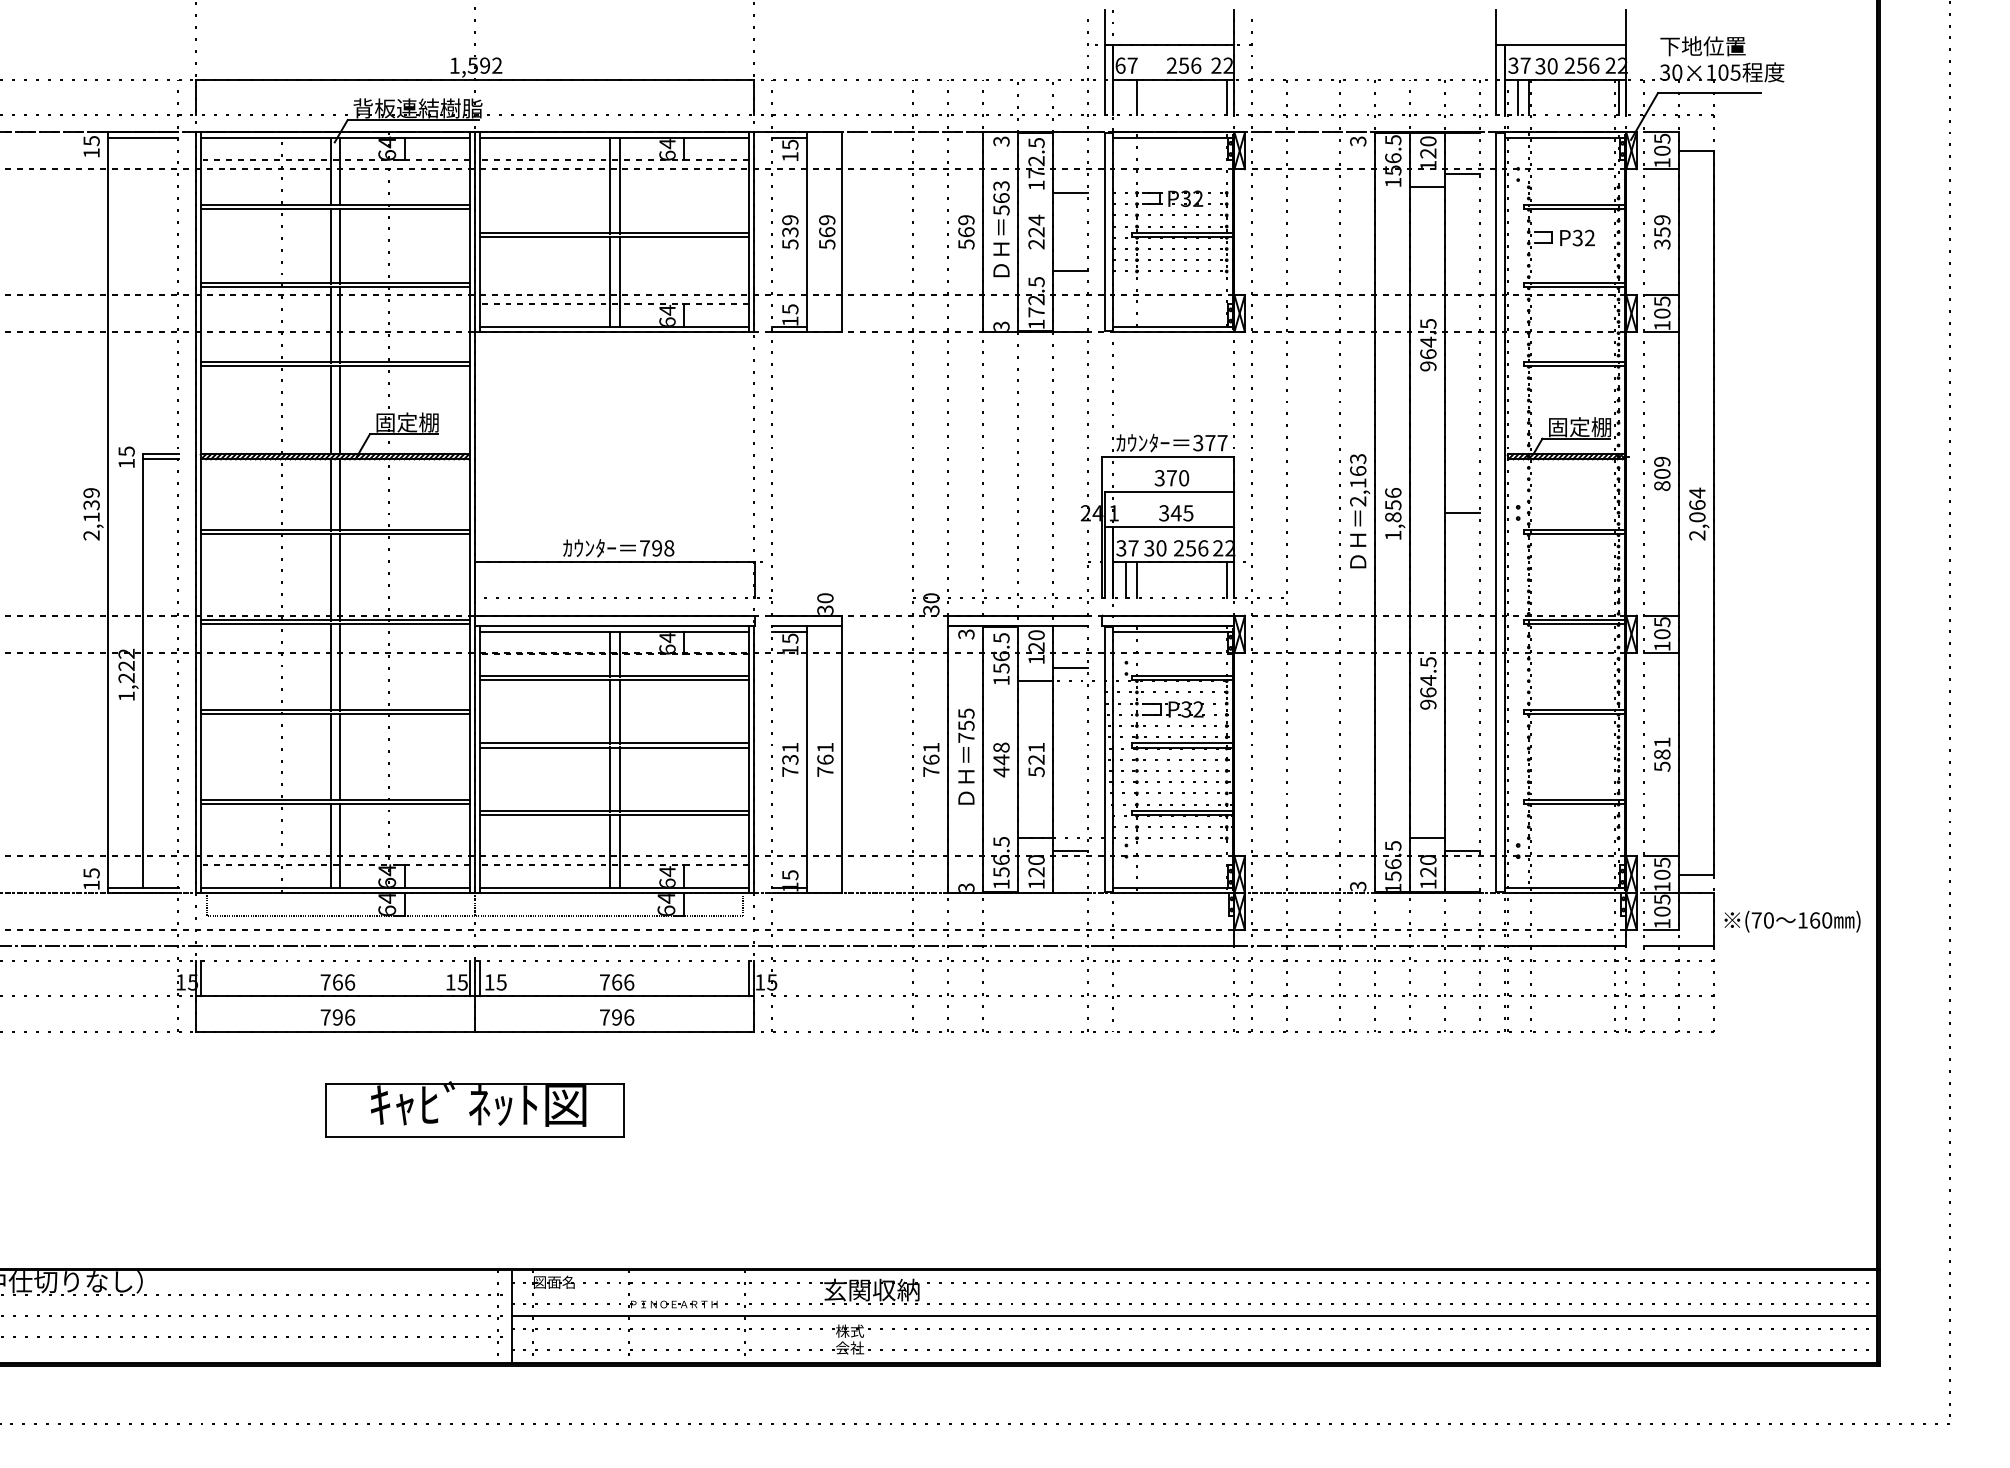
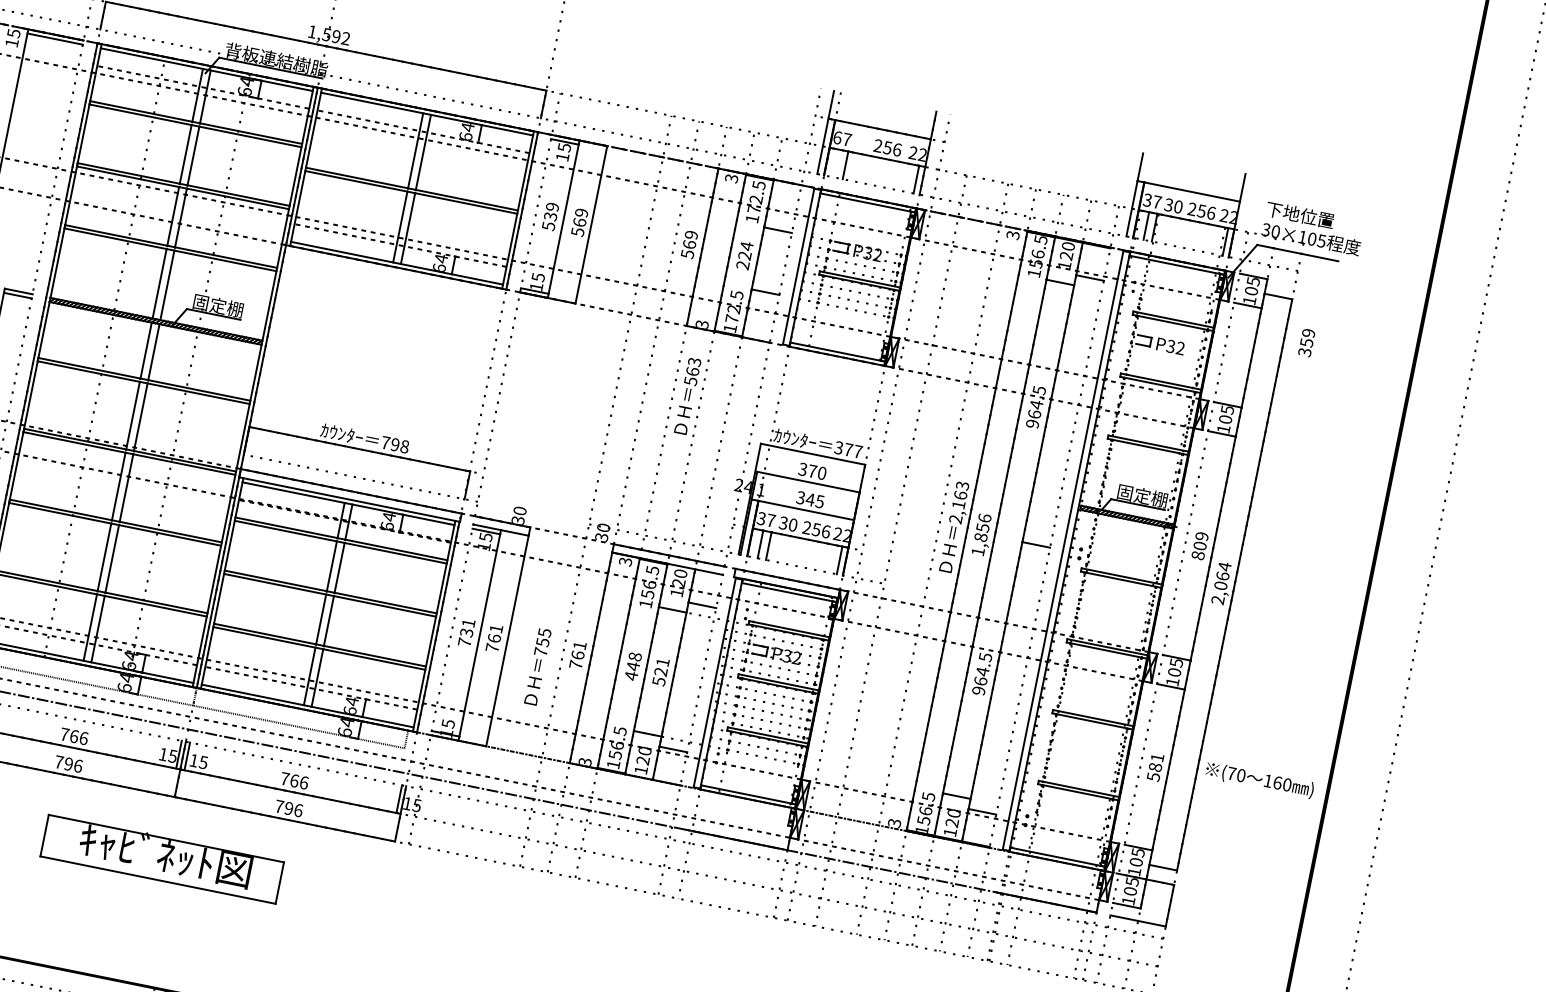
text: (1001, 229) -> (687, 396), moved
text: (1662, 232) -> (1306, 343), moved
text: (966, 756) -> (538, 666), moved
text: (1792, 921) -> (1259, 780), moved

